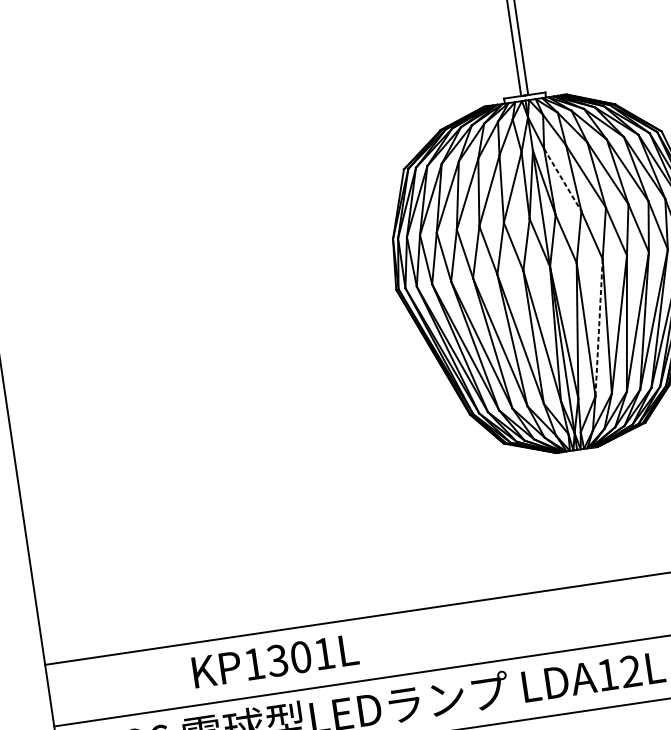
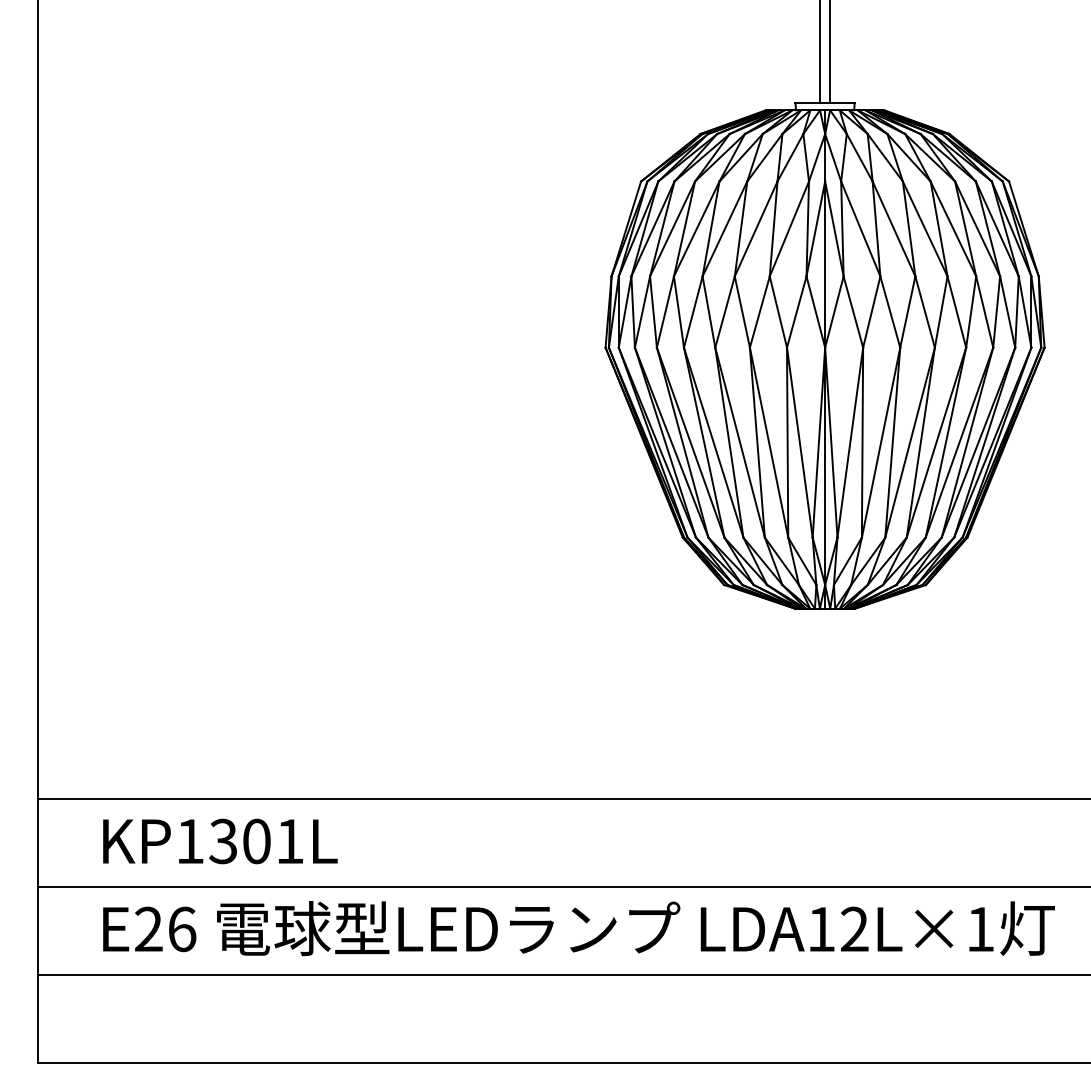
line: (562, 180) -> (860, 229), dashed -> solid
line: (599, 327) -> (881, 442), dashed -> solid
text: (275, 661) -> (220, 841), moved

